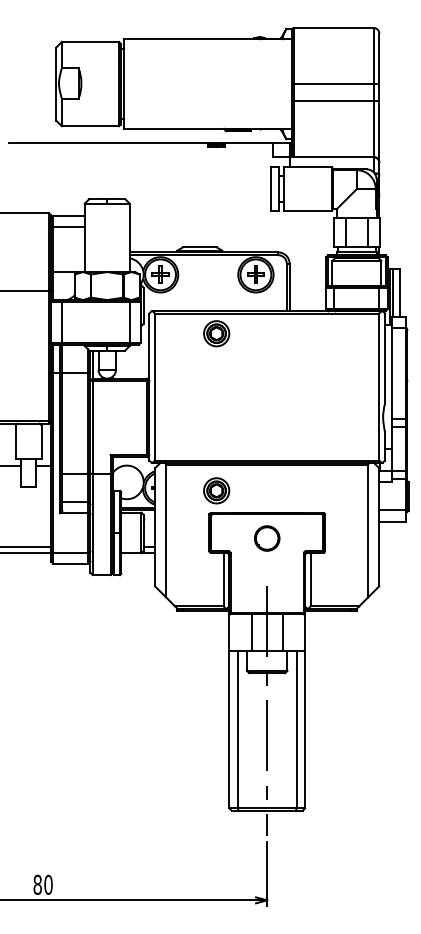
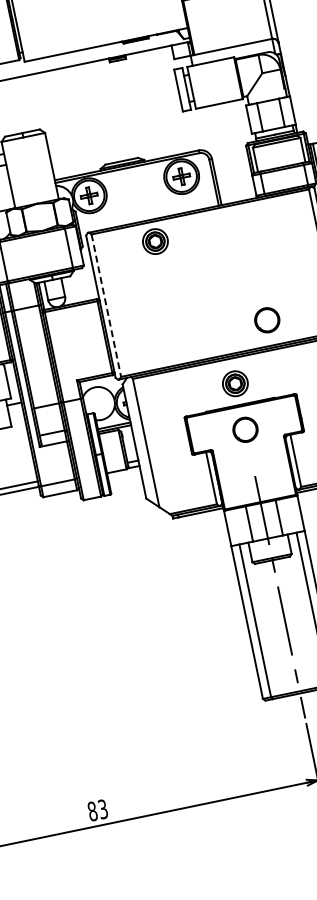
line: (154, 387) -> (105, 306), solid -> dashed
circle: (311, 434) -> (267, 320), added
part: (216, 490) -> (235, 383), moved
text: (48, 884) -> (103, 808), 80 -> 83

